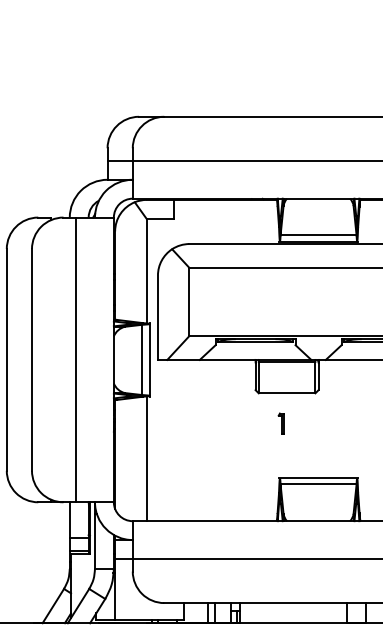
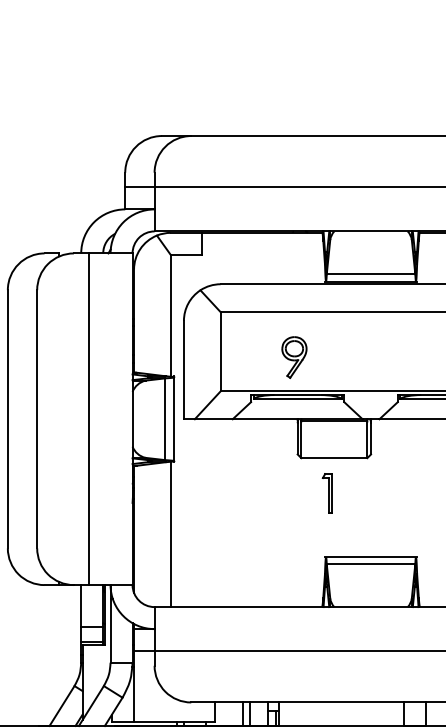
part: (252, 306) -> (294, 357), added
part: (280, 423) -> (326, 493), size x1.67

